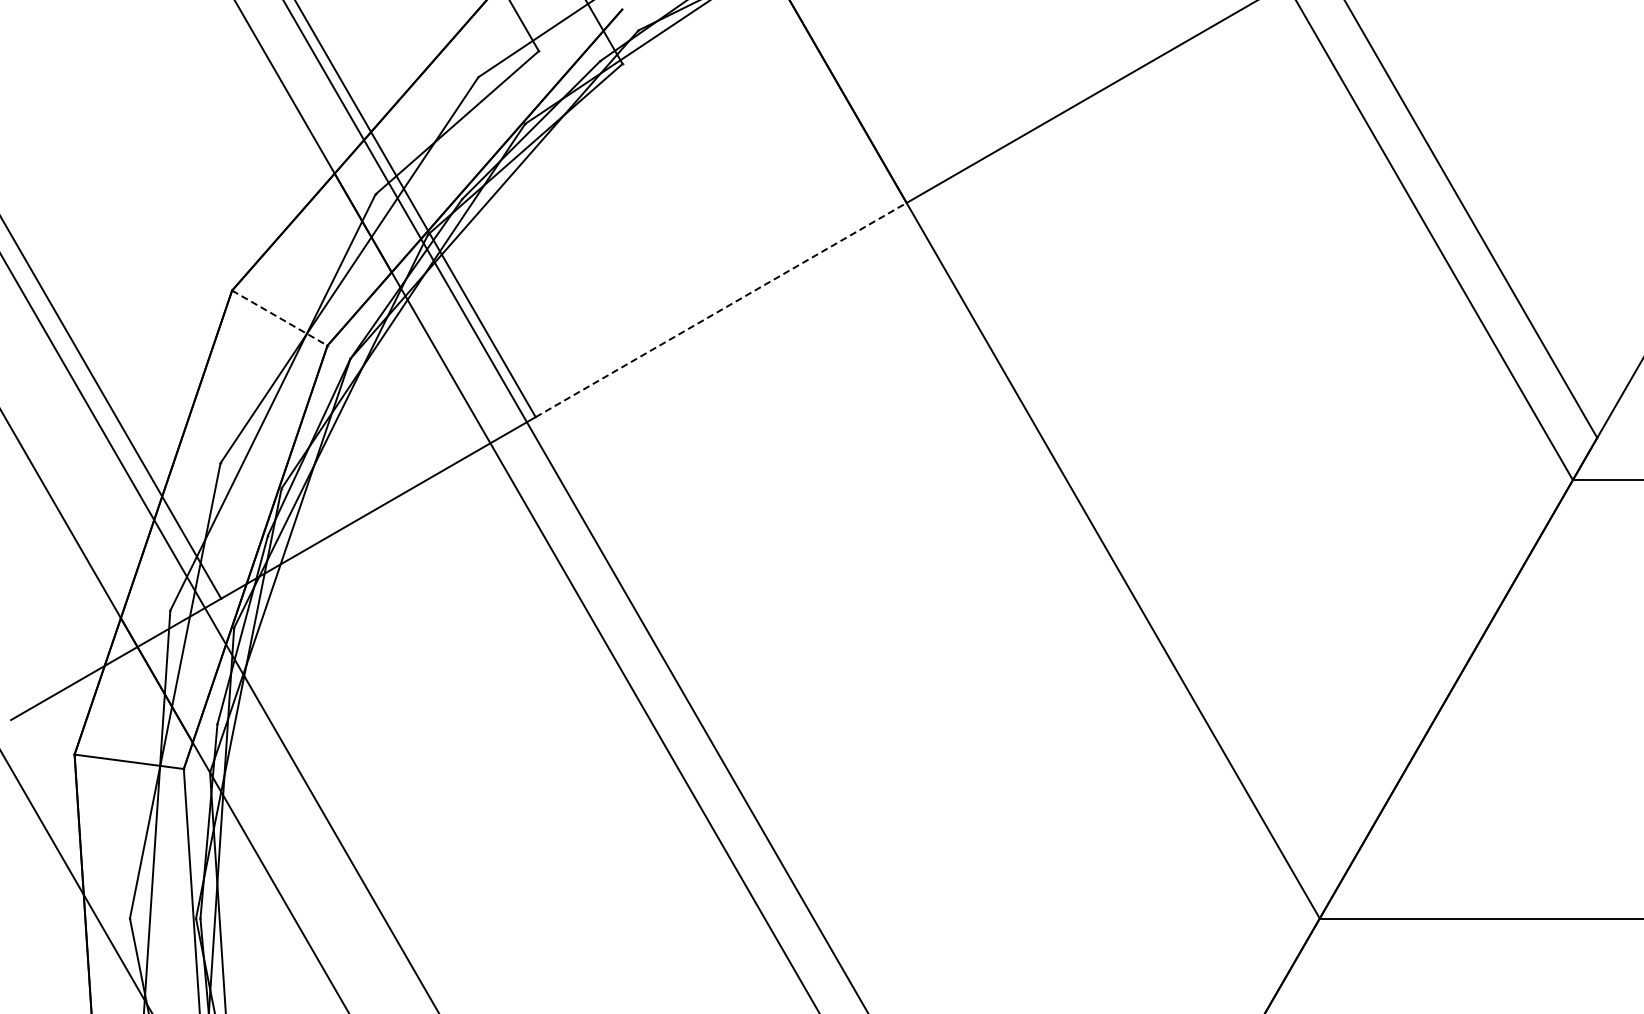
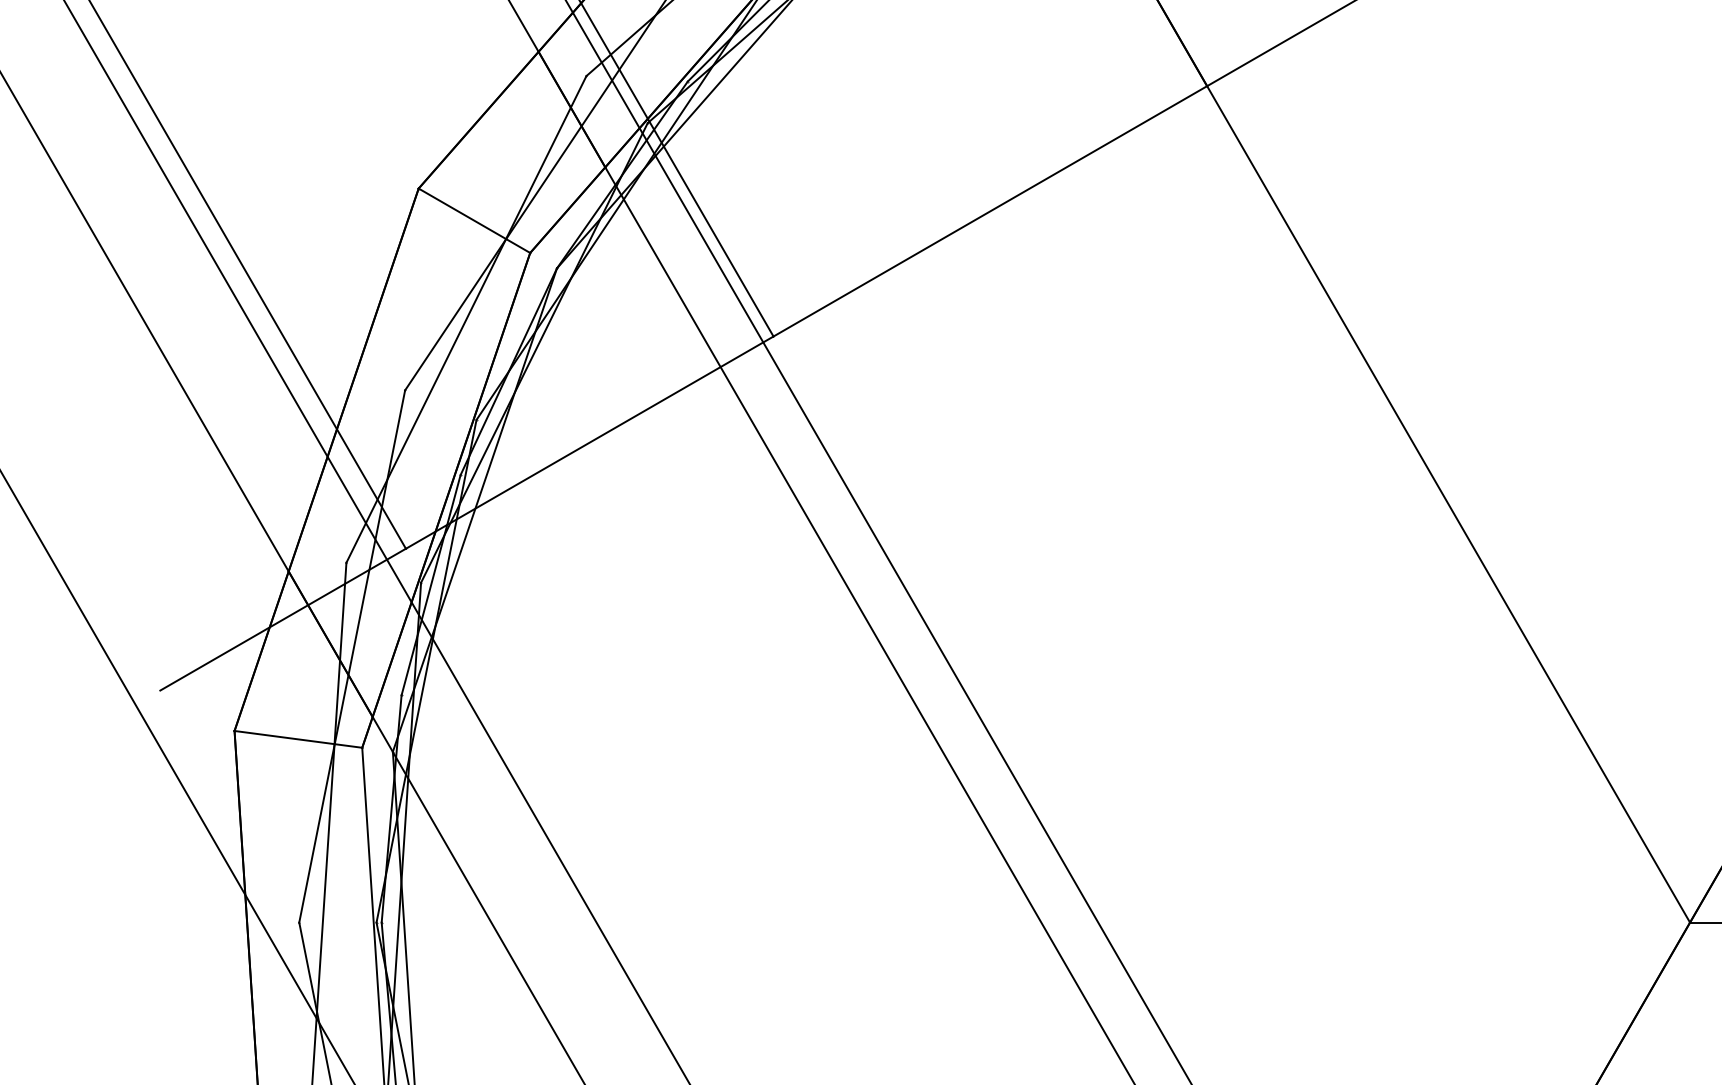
line: (721, 309) -> (990, 210), dashed -> solid
line: (280, 318) -> (475, 221), dashed -> solid

